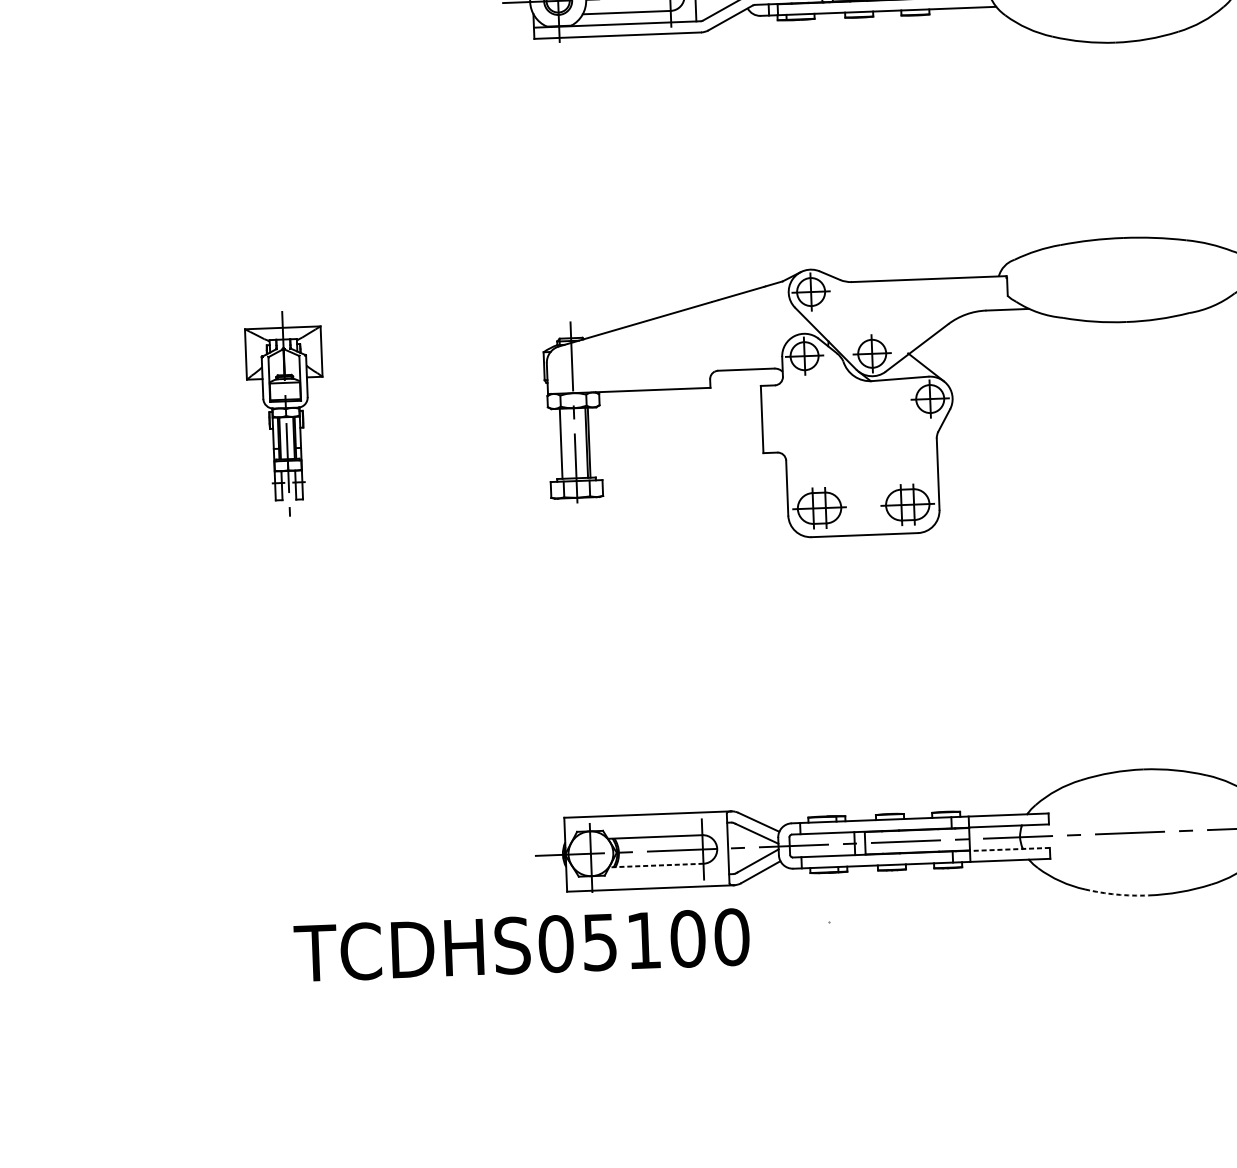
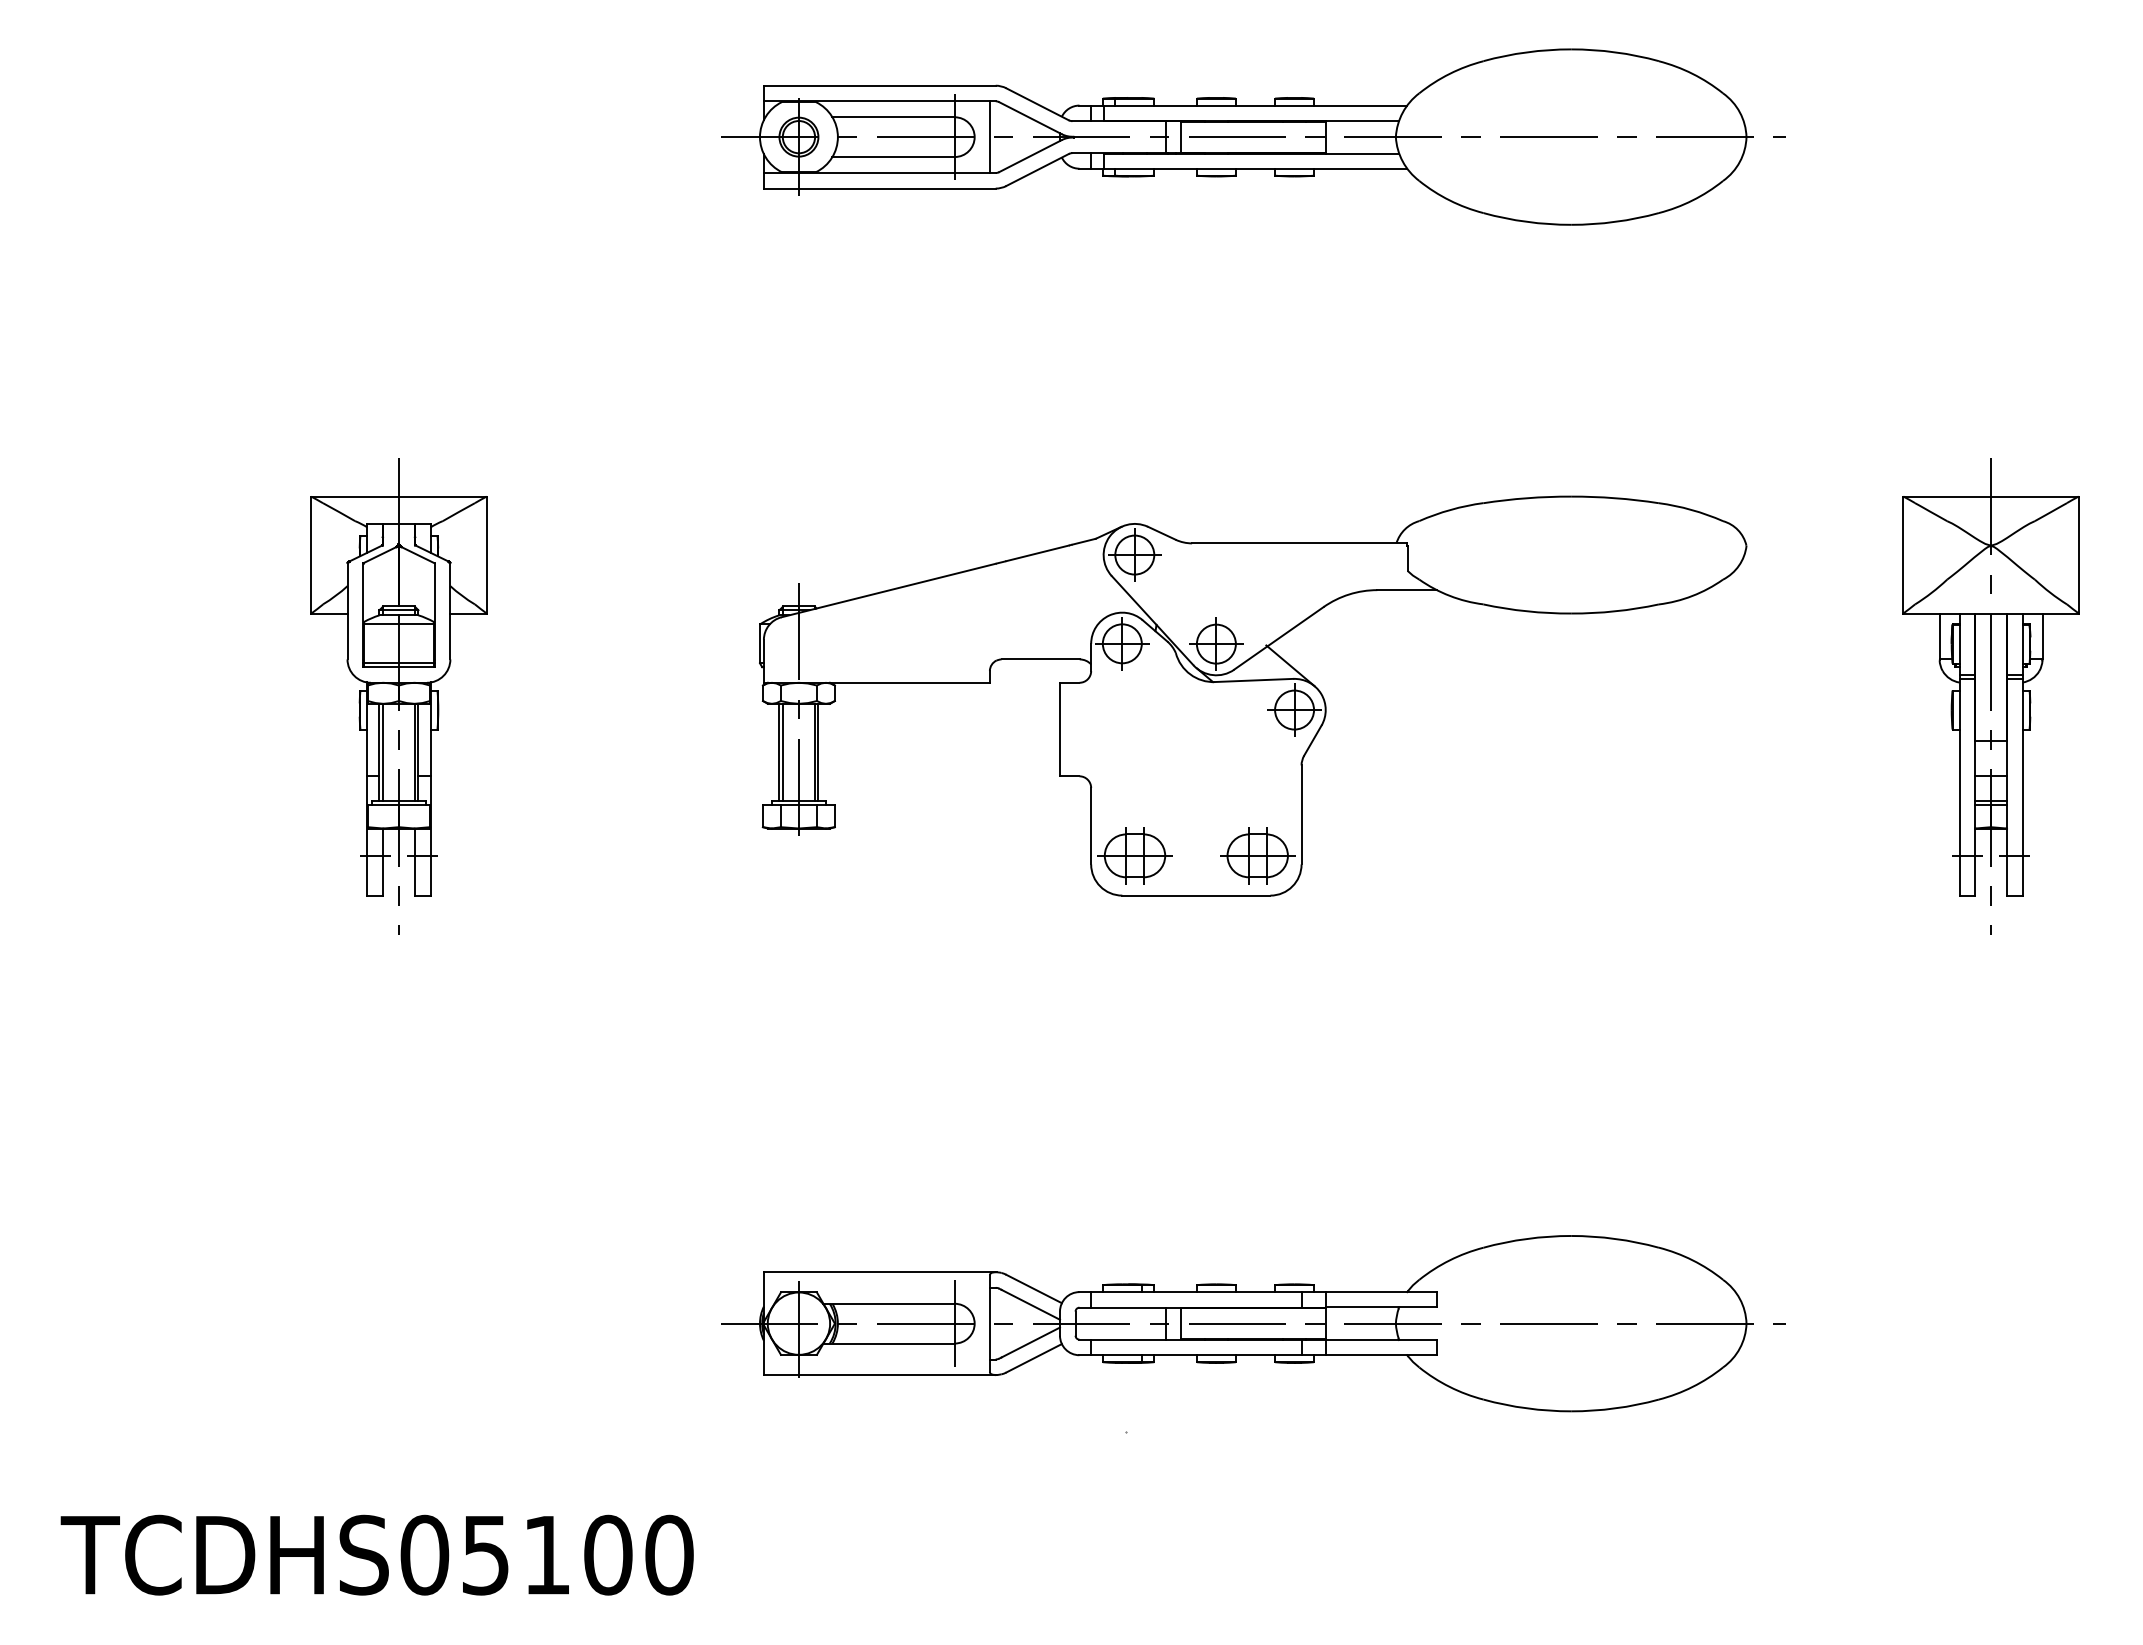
part: (285, 414) -> (398, 696), size x1.67
line: (563, 443) -> (782, 752), added
line: (1010, 849) -> (1381, 1340), dashed -> solid
line: (656, 865) -> (889, 1343), dashed -> solid
arc: (1116, 894) -> (1526, 1408), dashed -> solid
text: (521, 944) -> (376, 1554), moved

